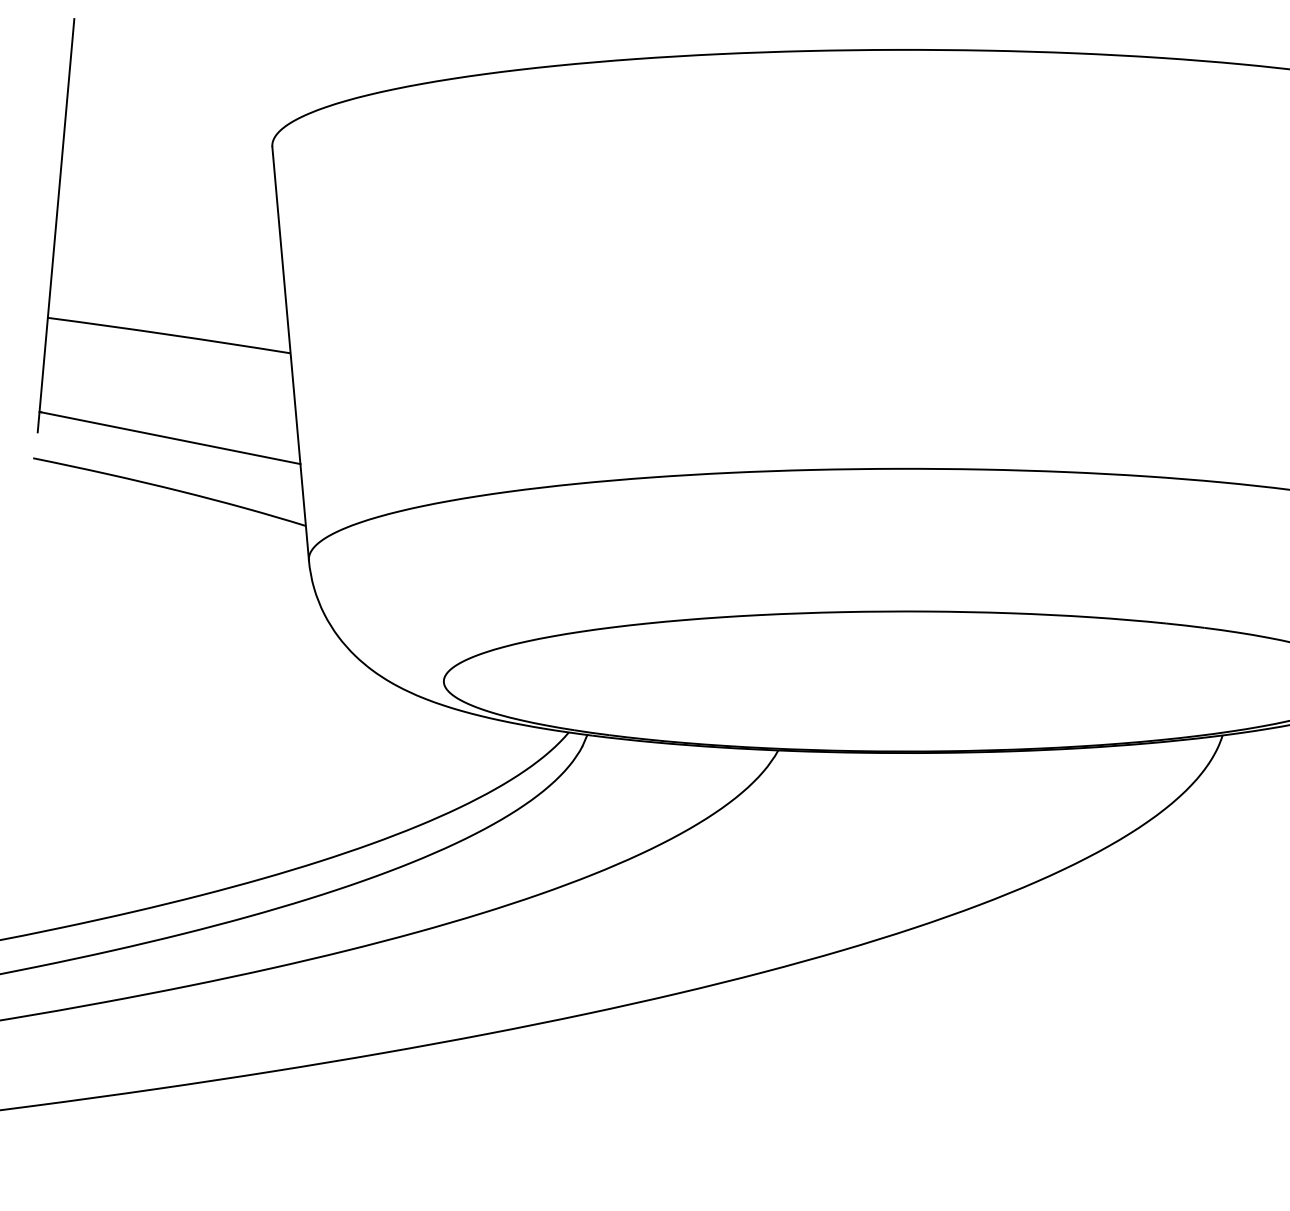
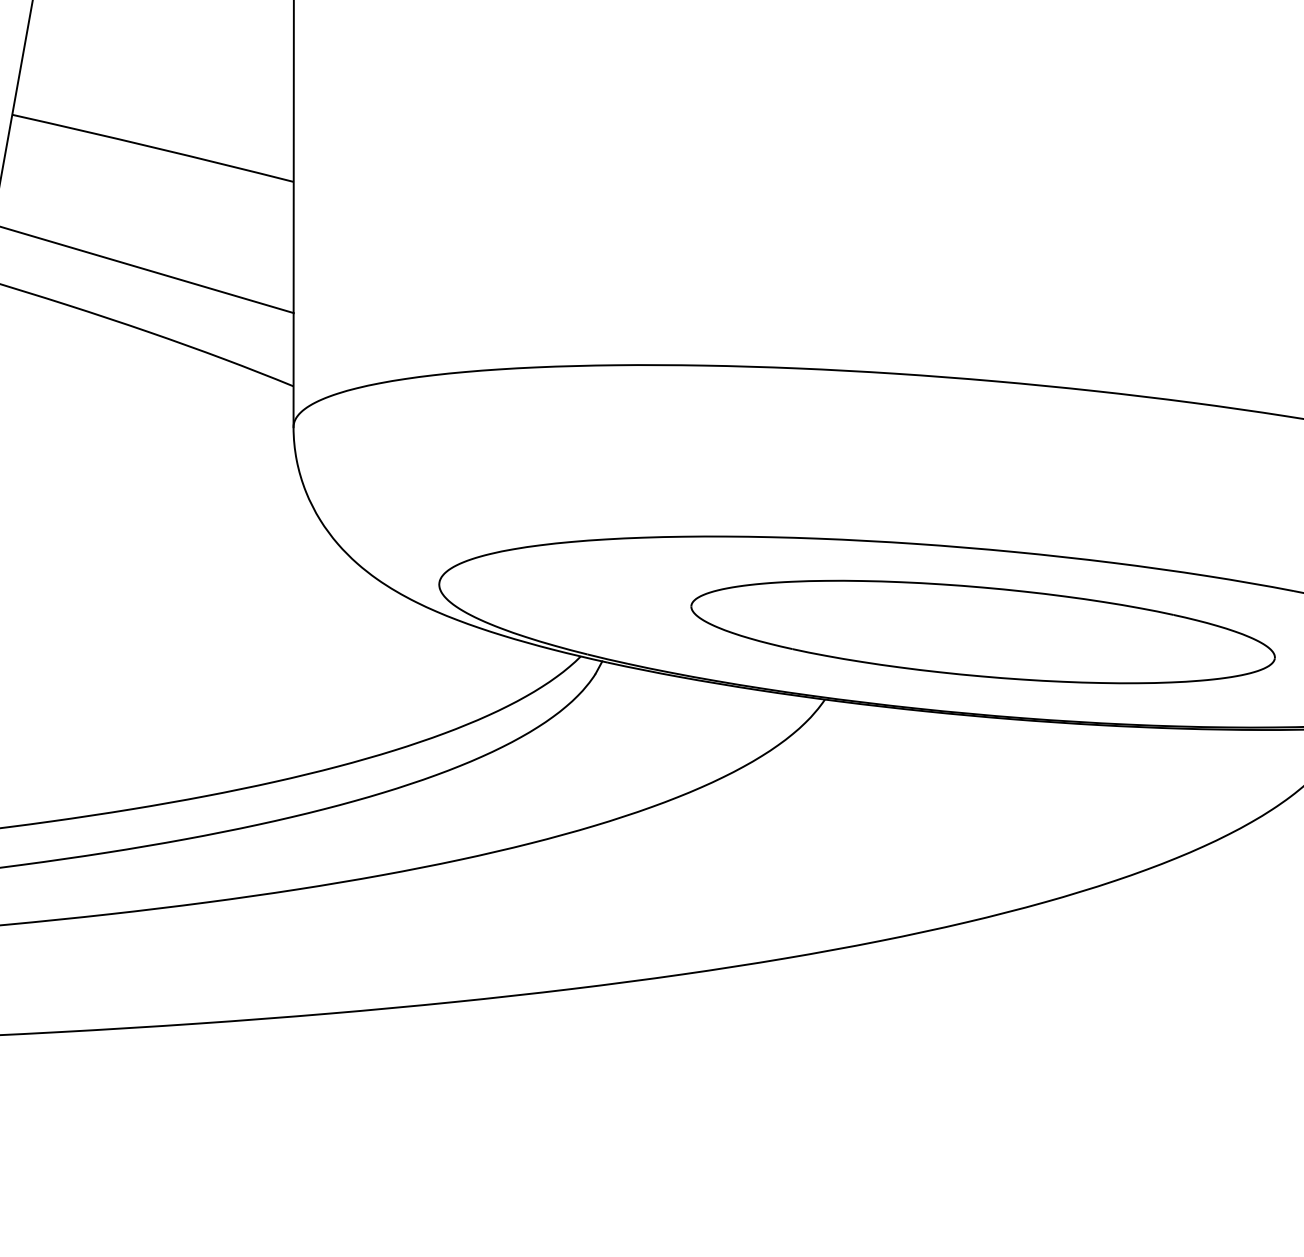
part: (906, 681) -> (982, 632), added

